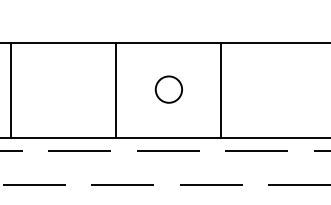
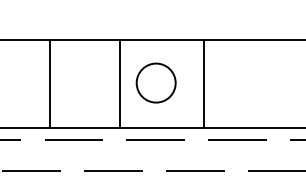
circle: (168, 89) -> (155, 82), size x1.6
line: (11, 90) -> (50, 83), moved
line: (116, 90) -> (120, 83), moved

